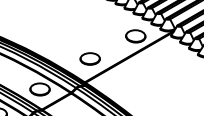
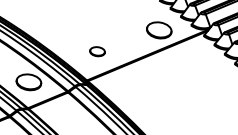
part: (89, 58) -> (96, 50), size x0.6

